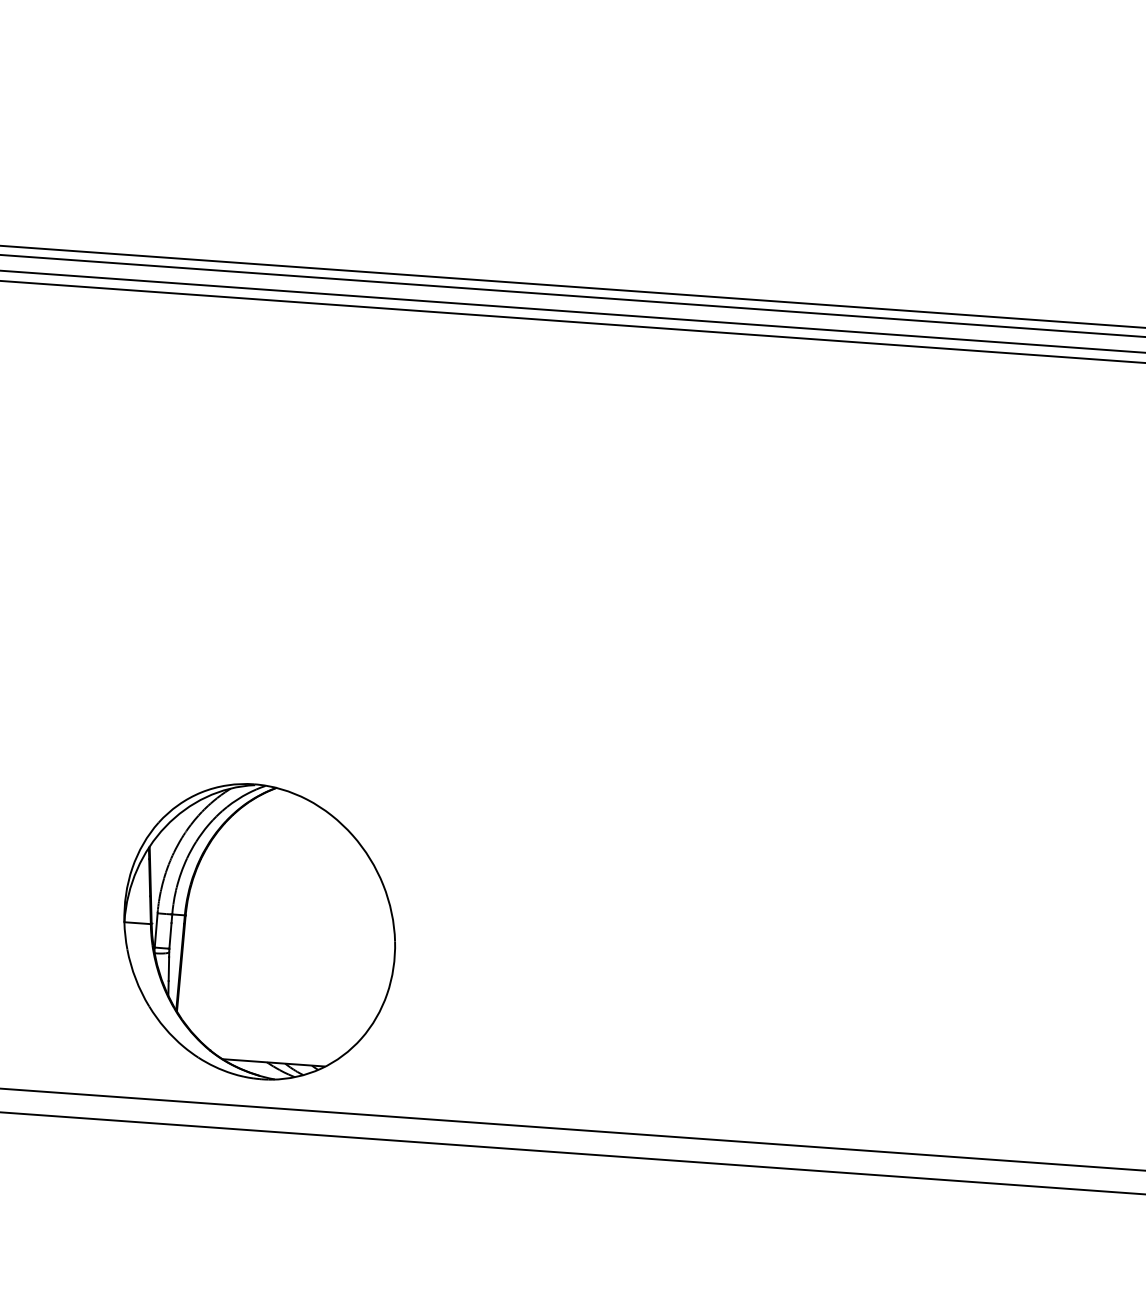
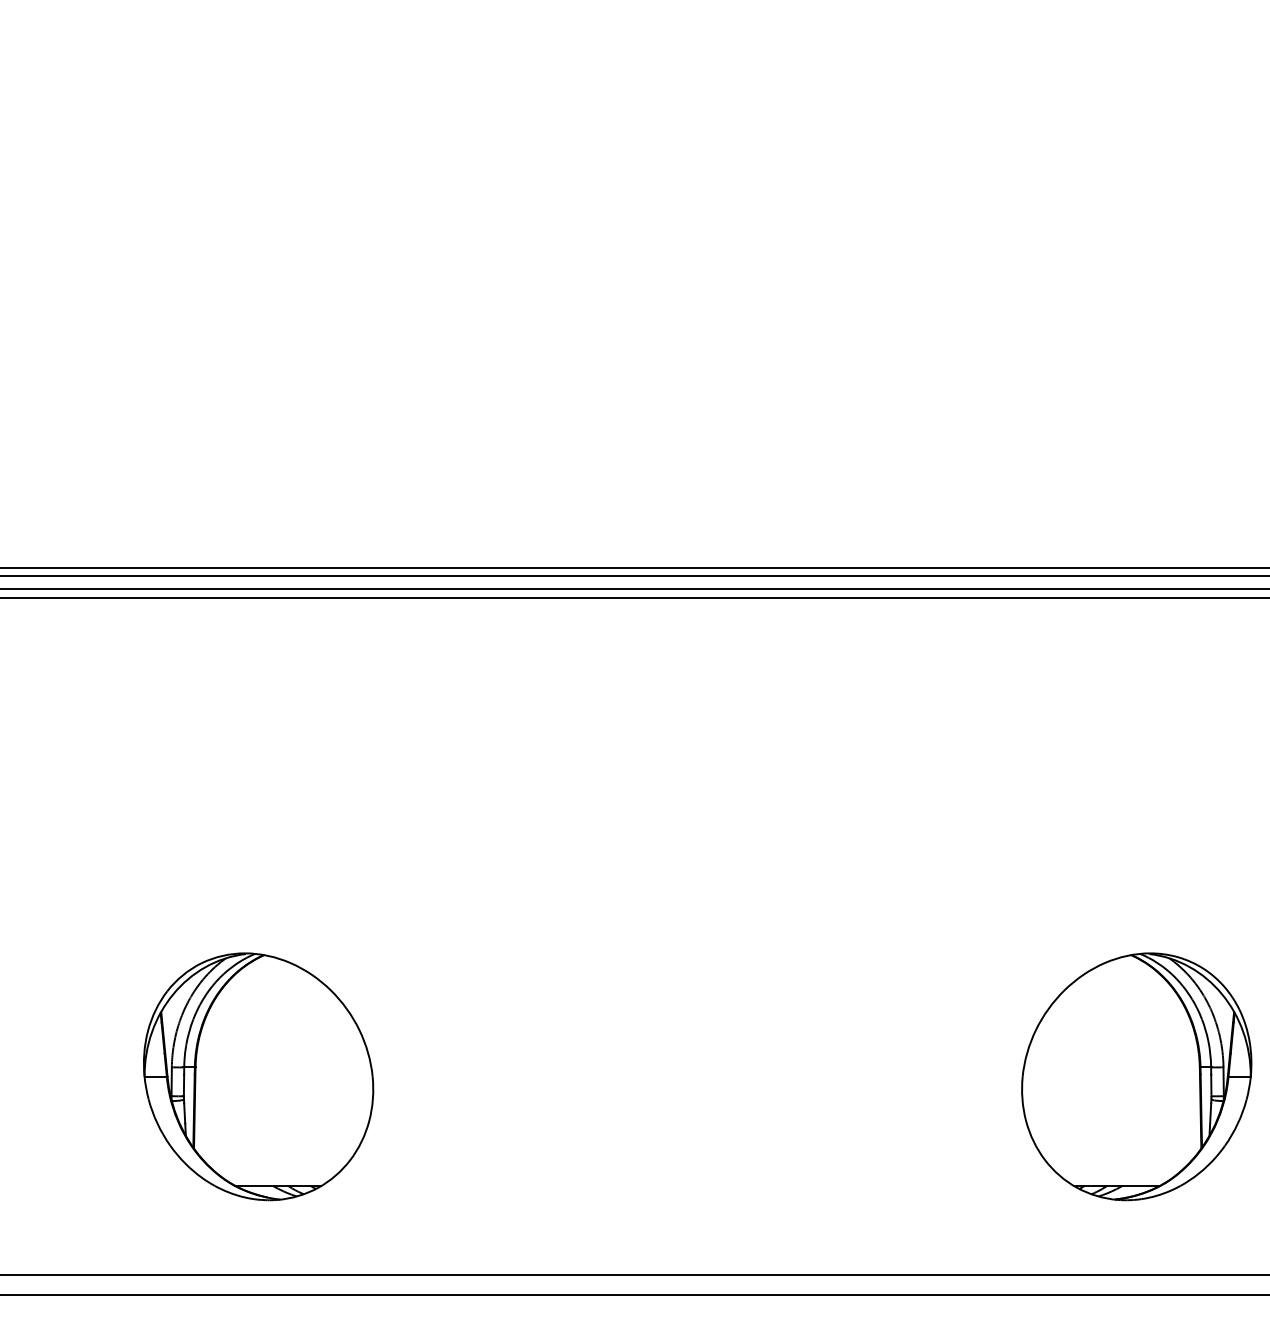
part: (259, 931) -> (258, 1076), moved

